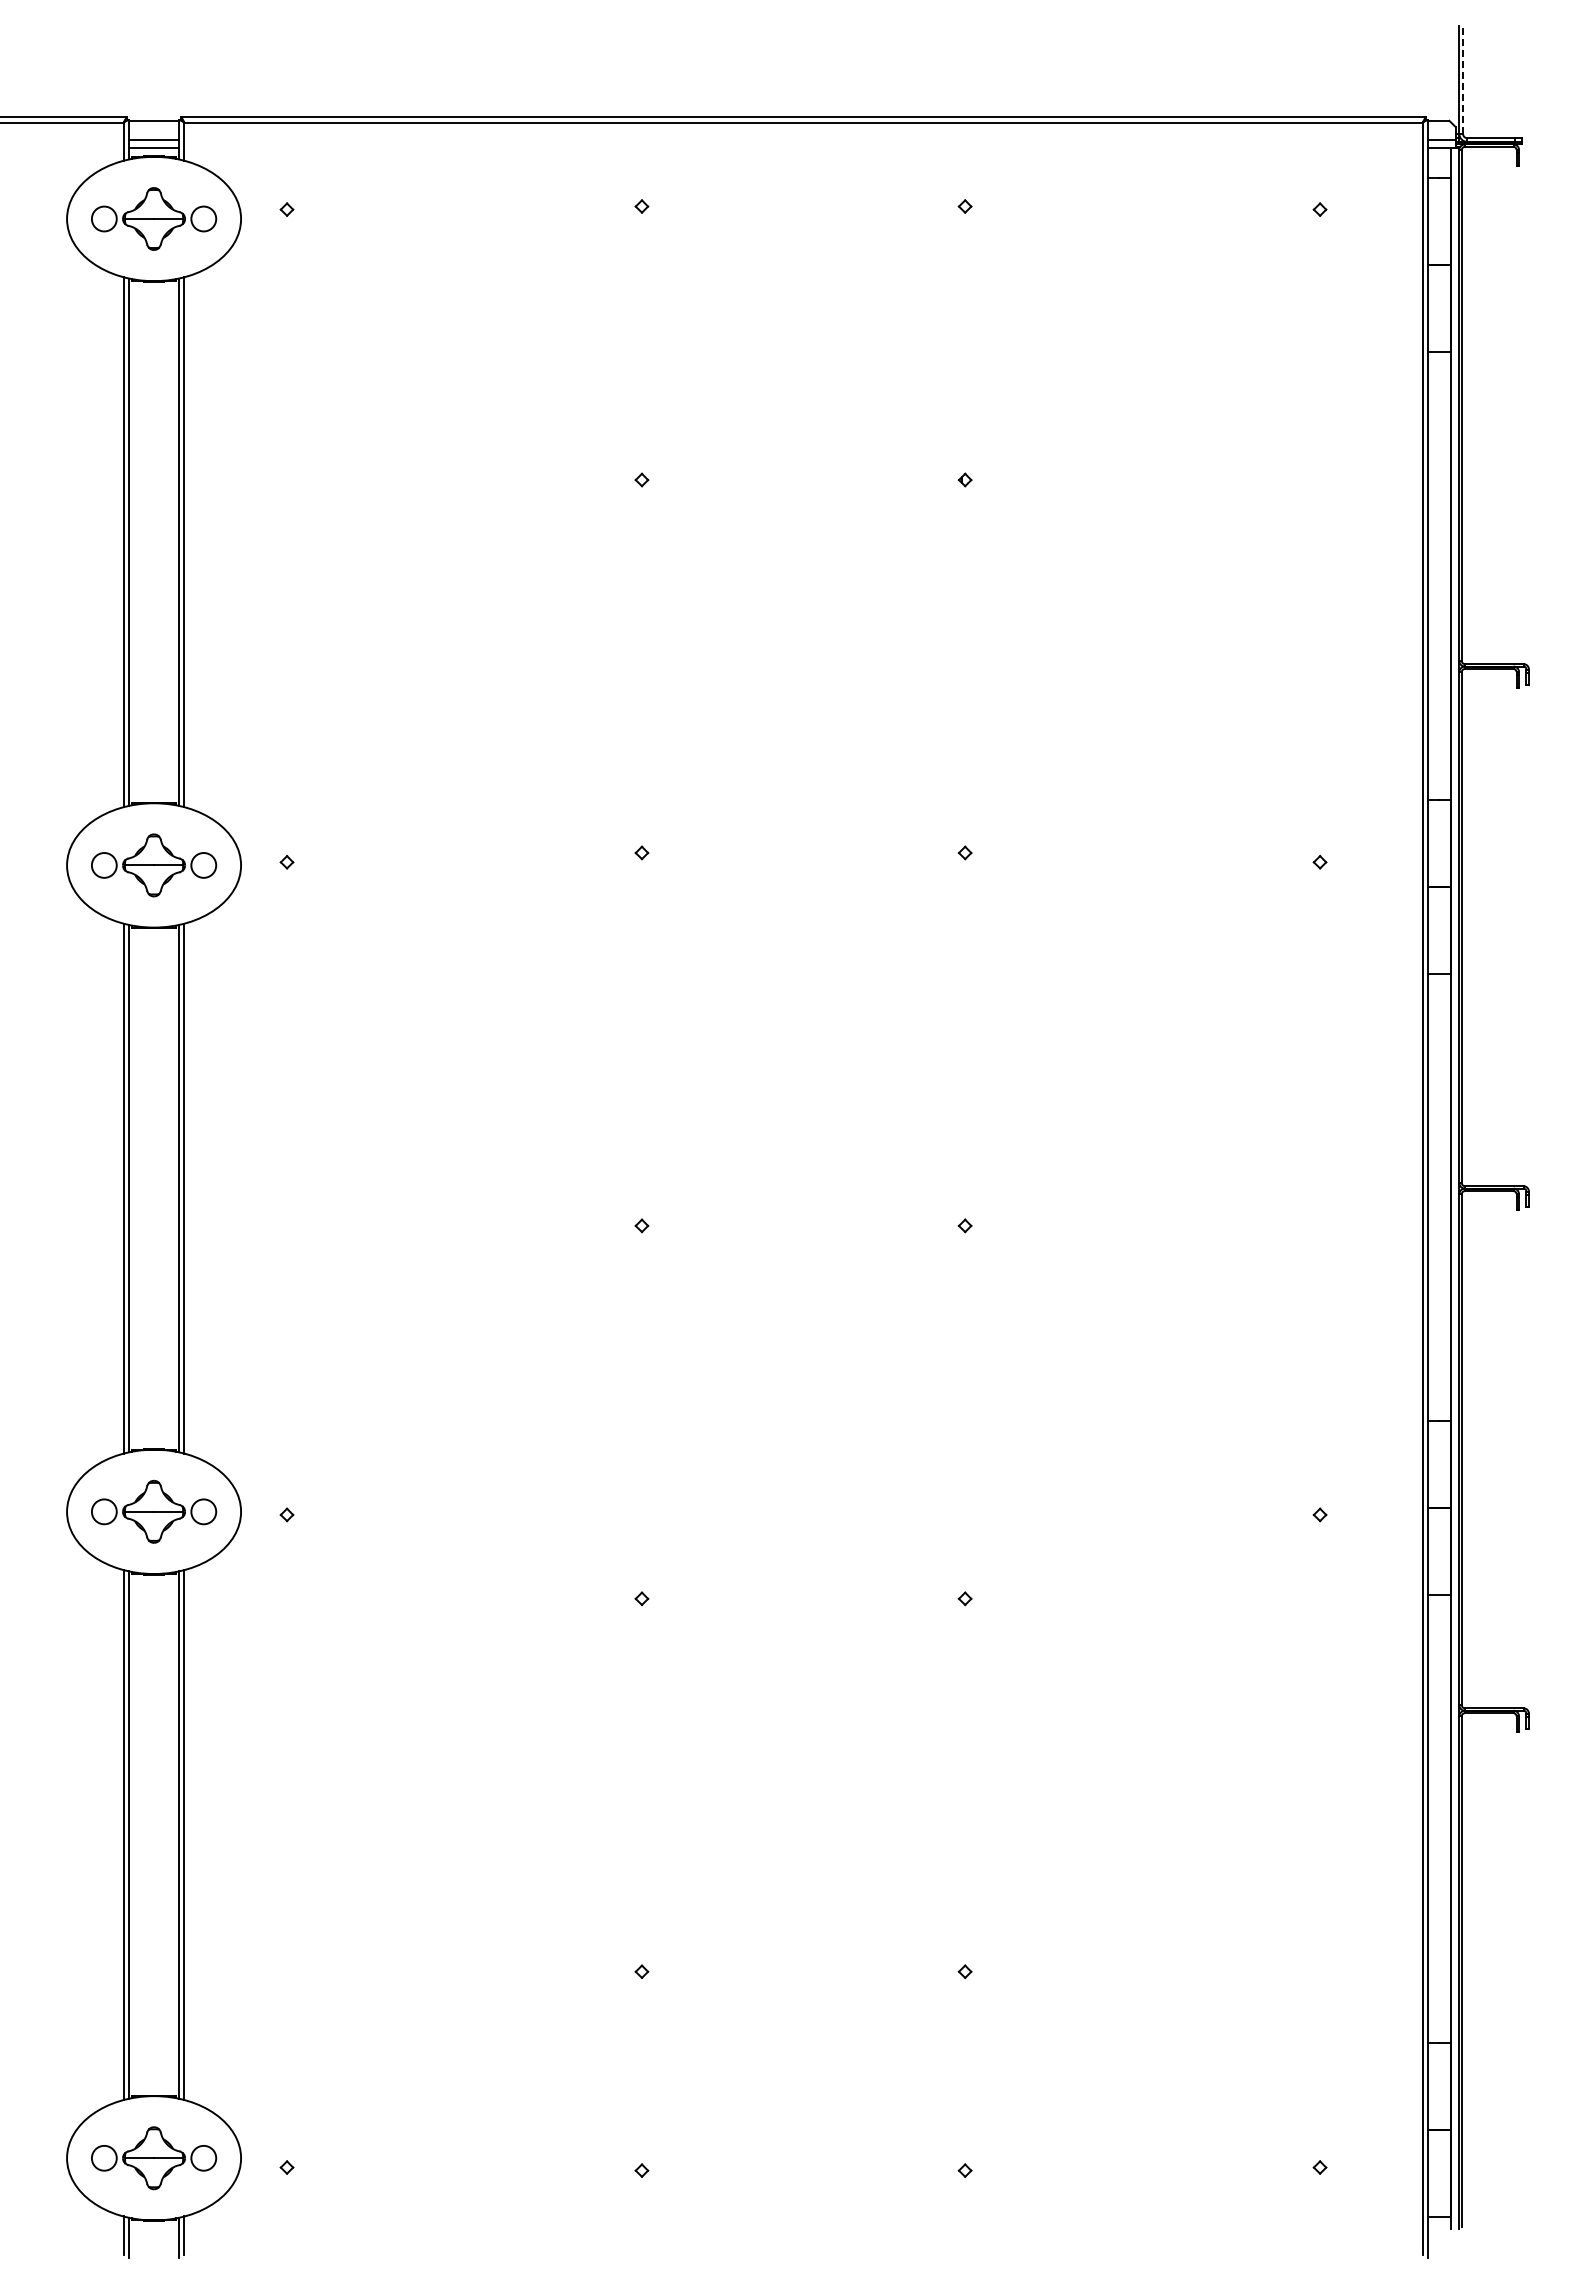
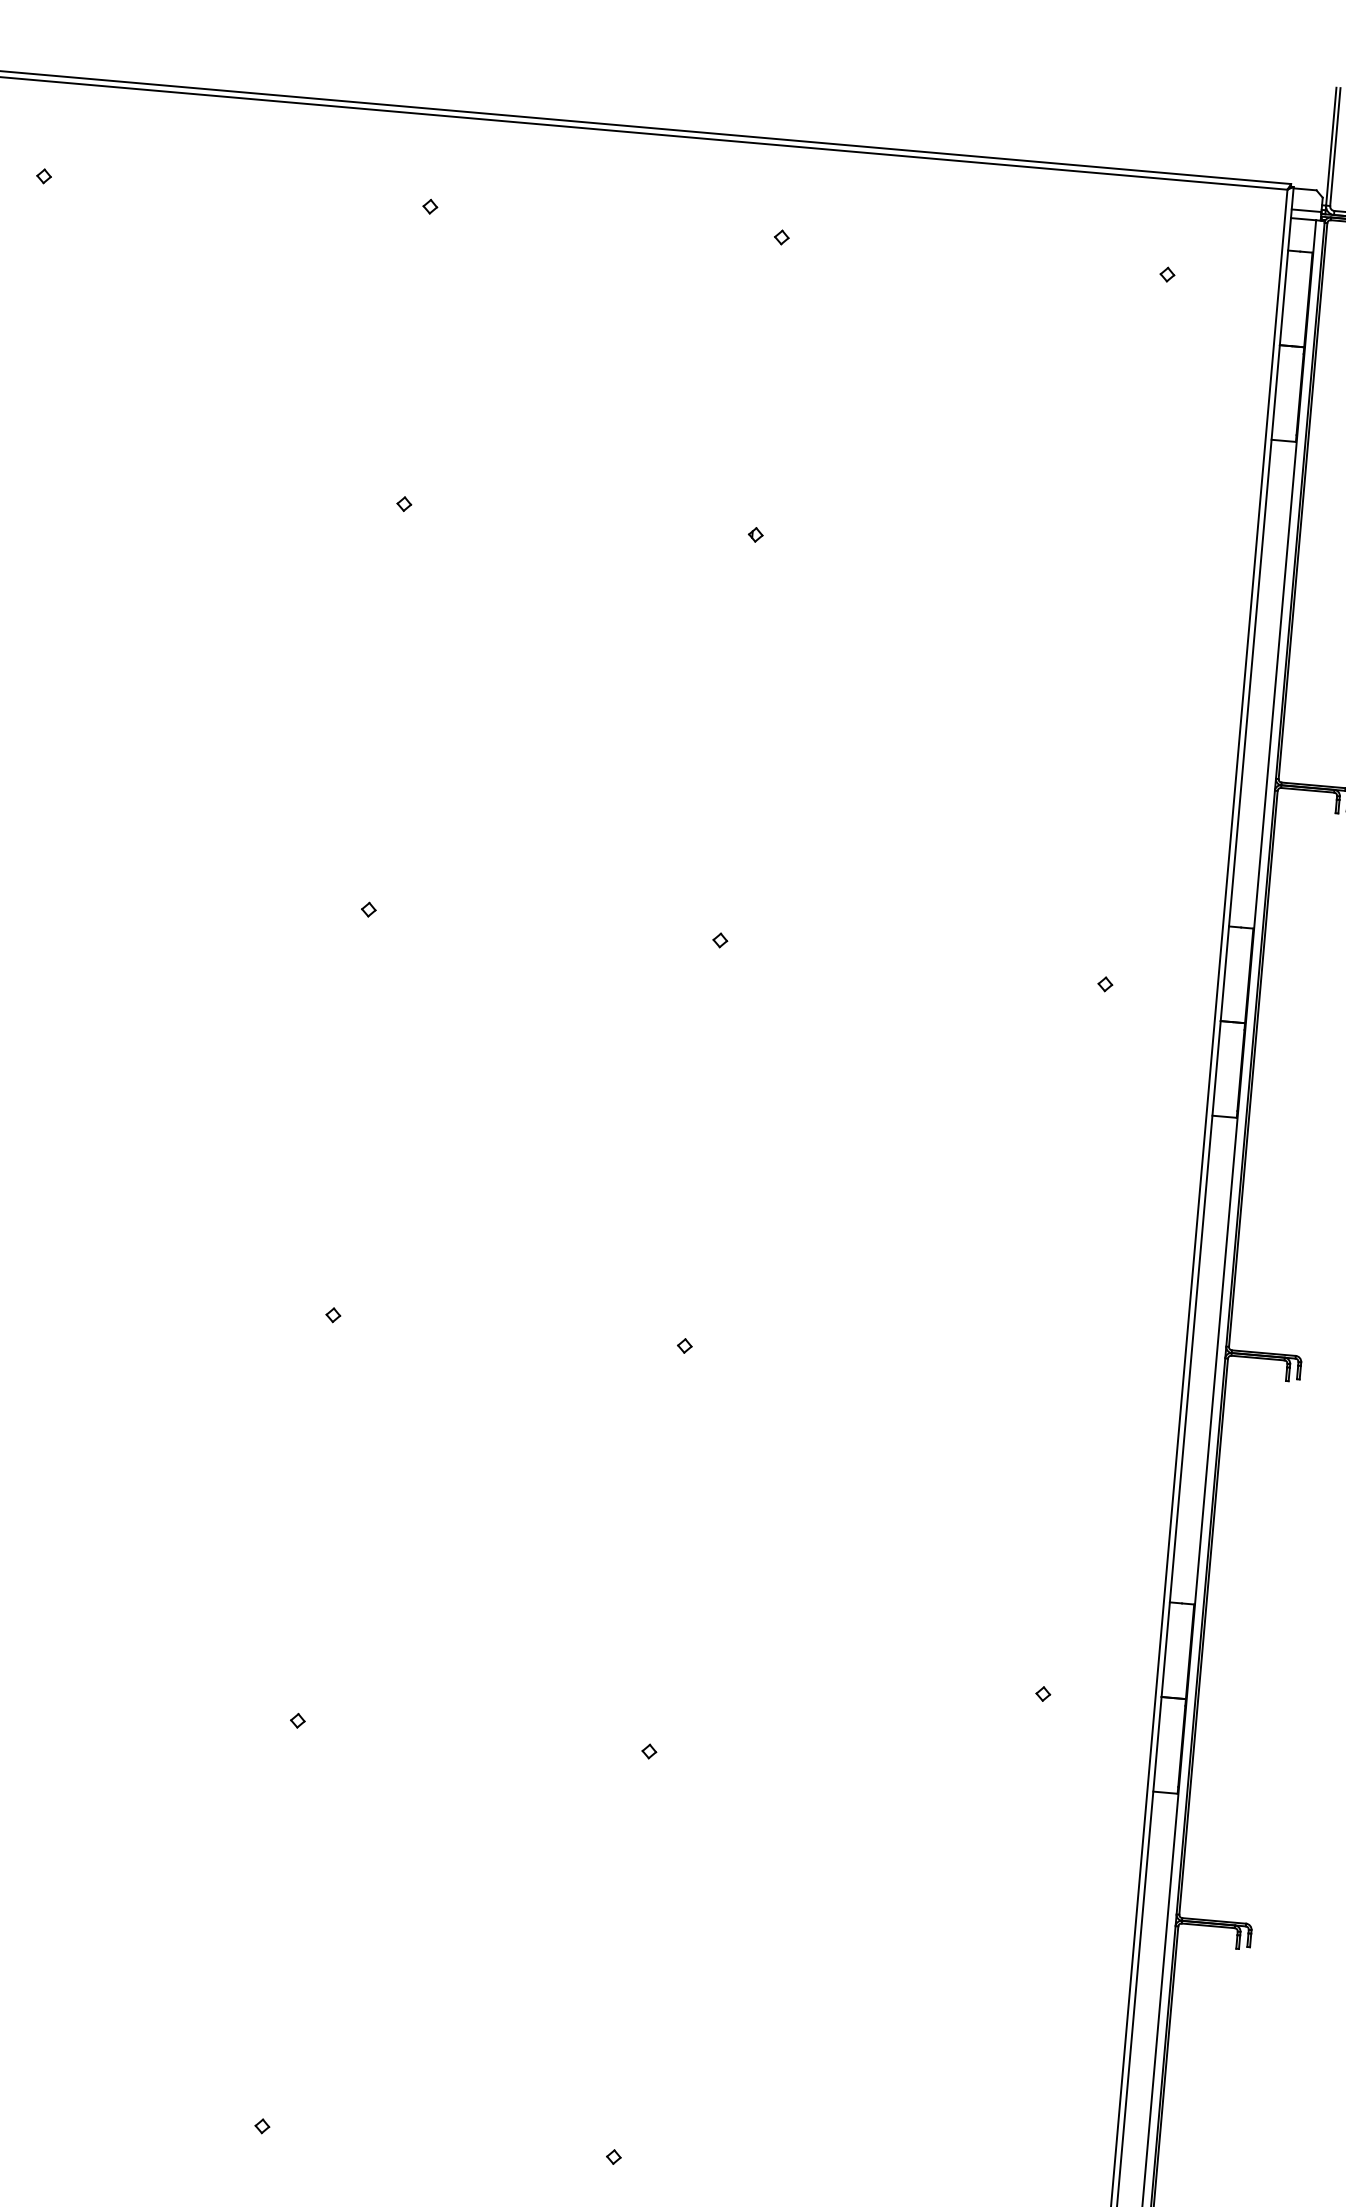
line: (1463, 79) -> (1335, 146), dashed -> solid

